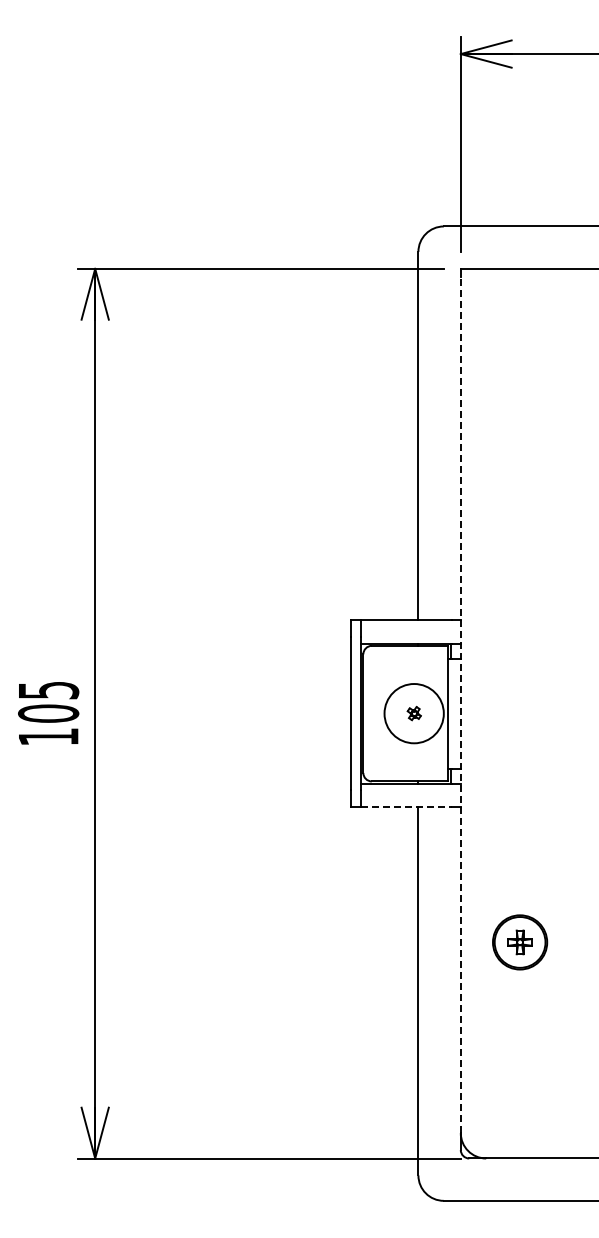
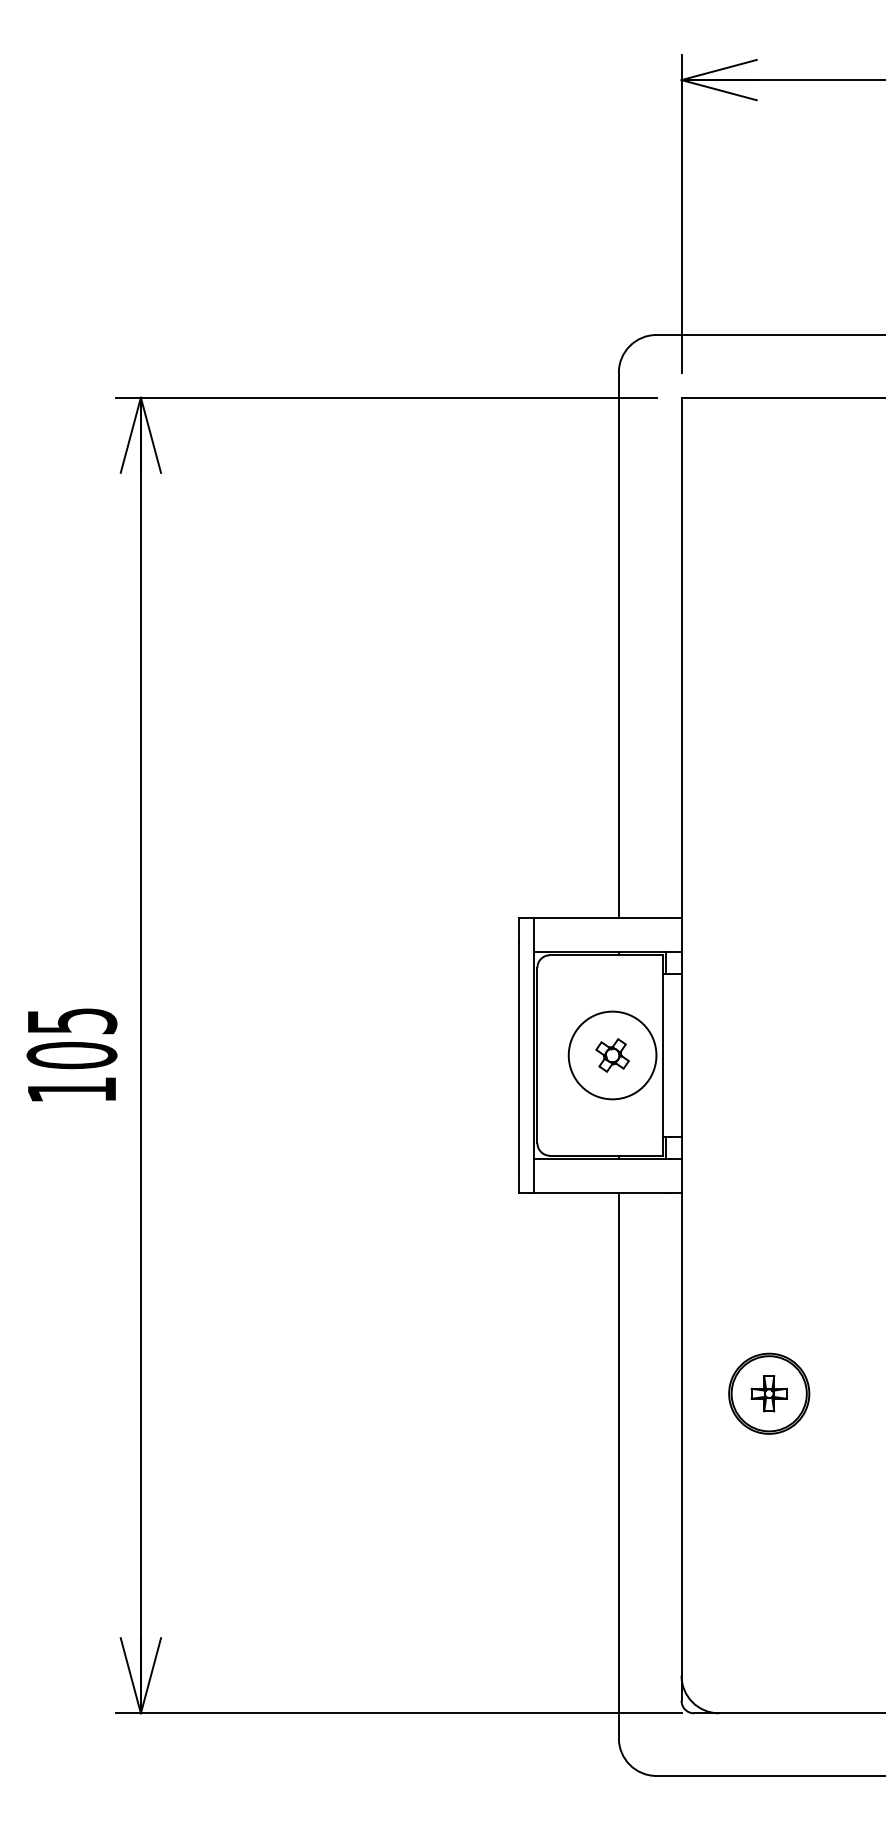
line: (460, 705) -> (681, 1043), dashed -> solid
part: (414, 713) -> (613, 1055), size x1.67
line: (406, 806) -> (601, 1192), dashed -> solid

